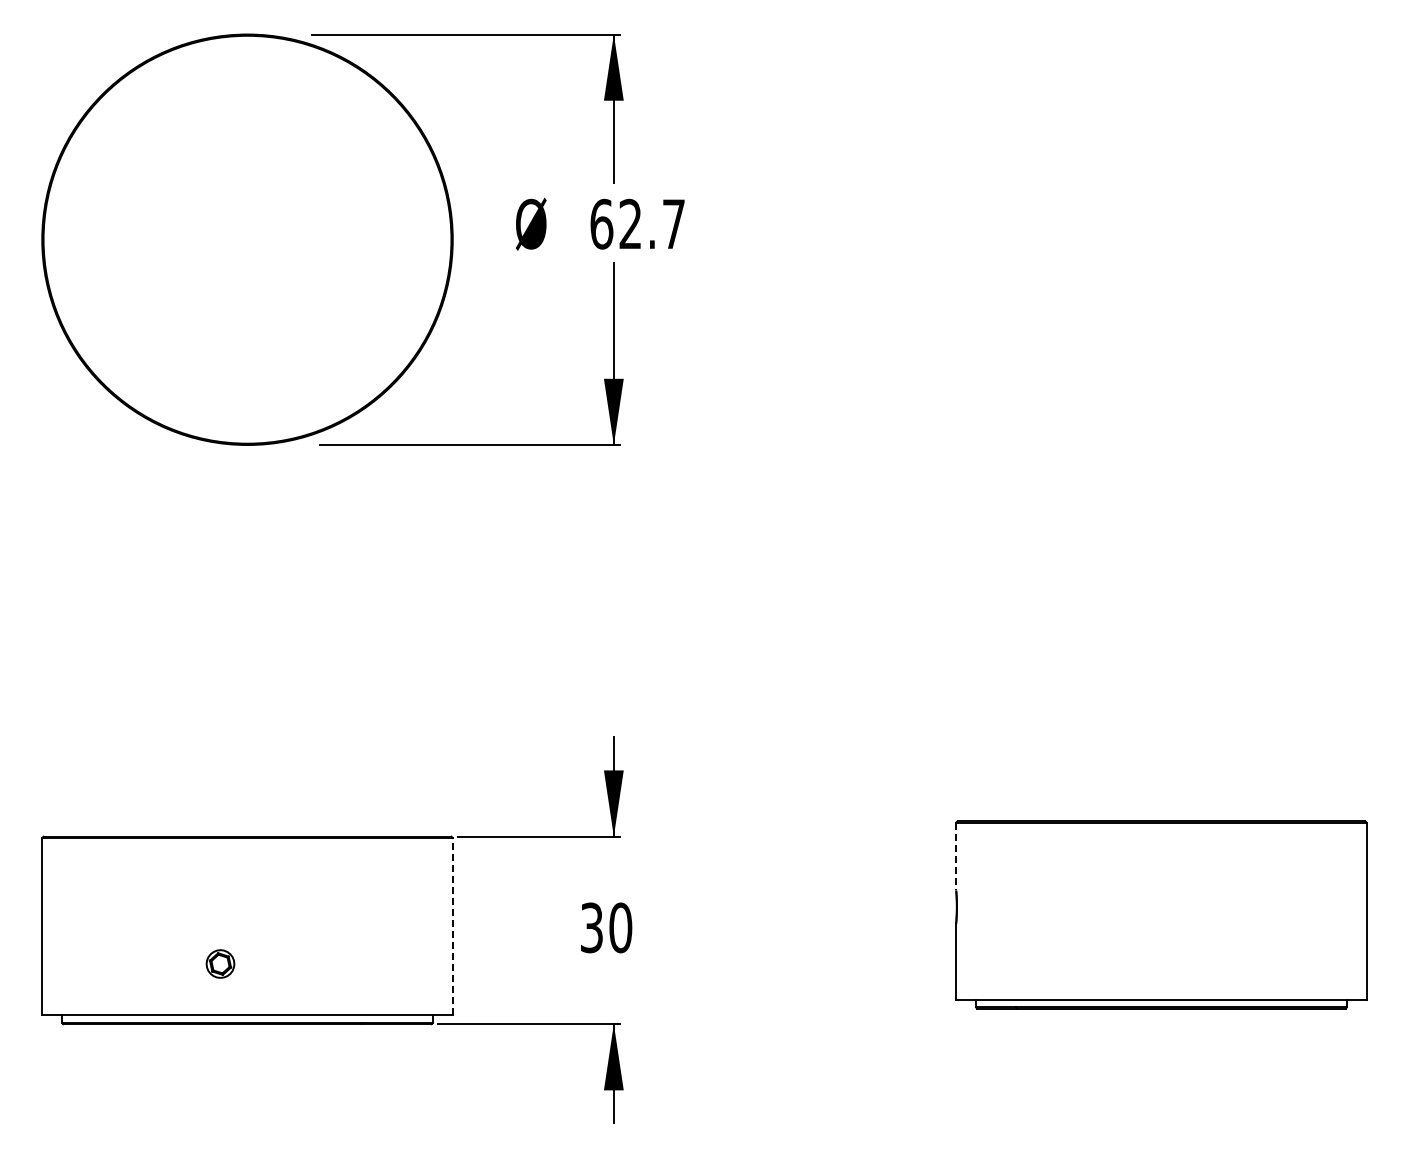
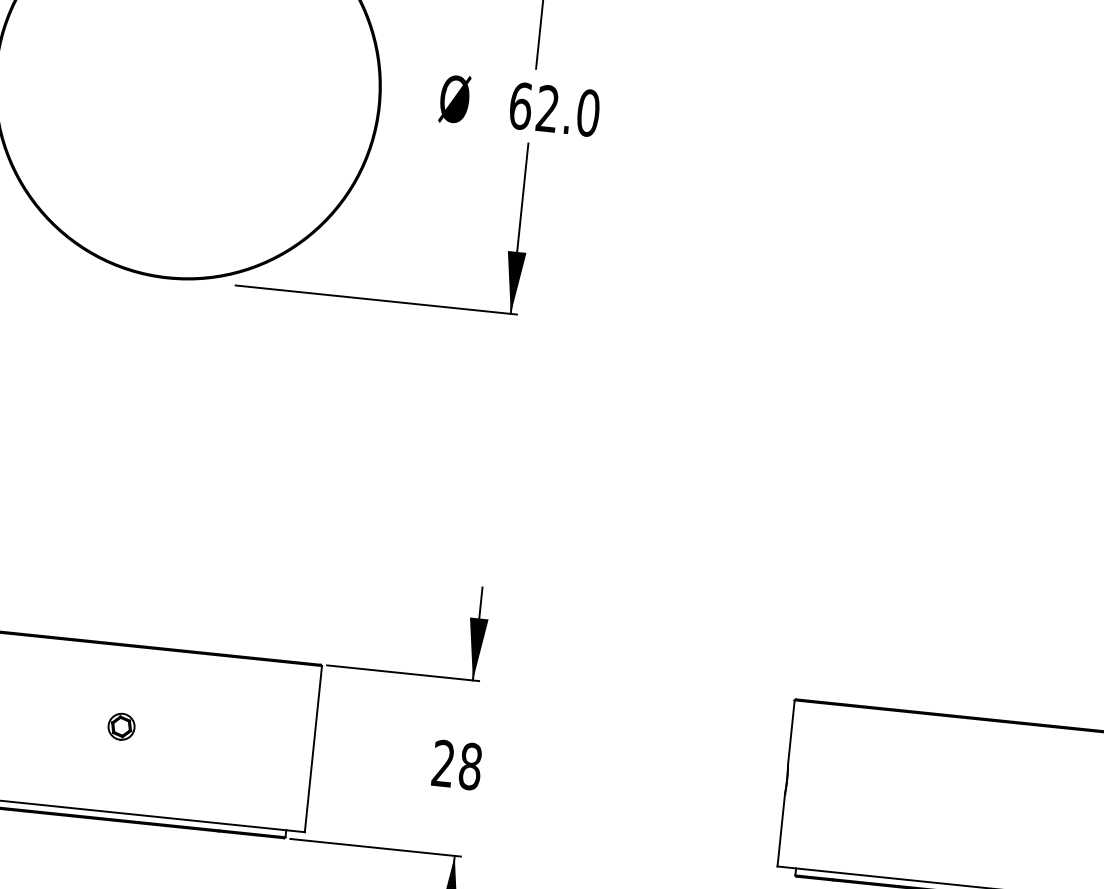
text: (673, 223) -> (588, 112), 62.7 -> 62.0
line: (956, 856) -> (791, 732), dashed -> solid
line: (452, 926) -> (313, 748), dashed -> solid
text: (606, 927) -> (457, 764), 30 -> 28
part: (220, 963) -> (121, 726), moved

